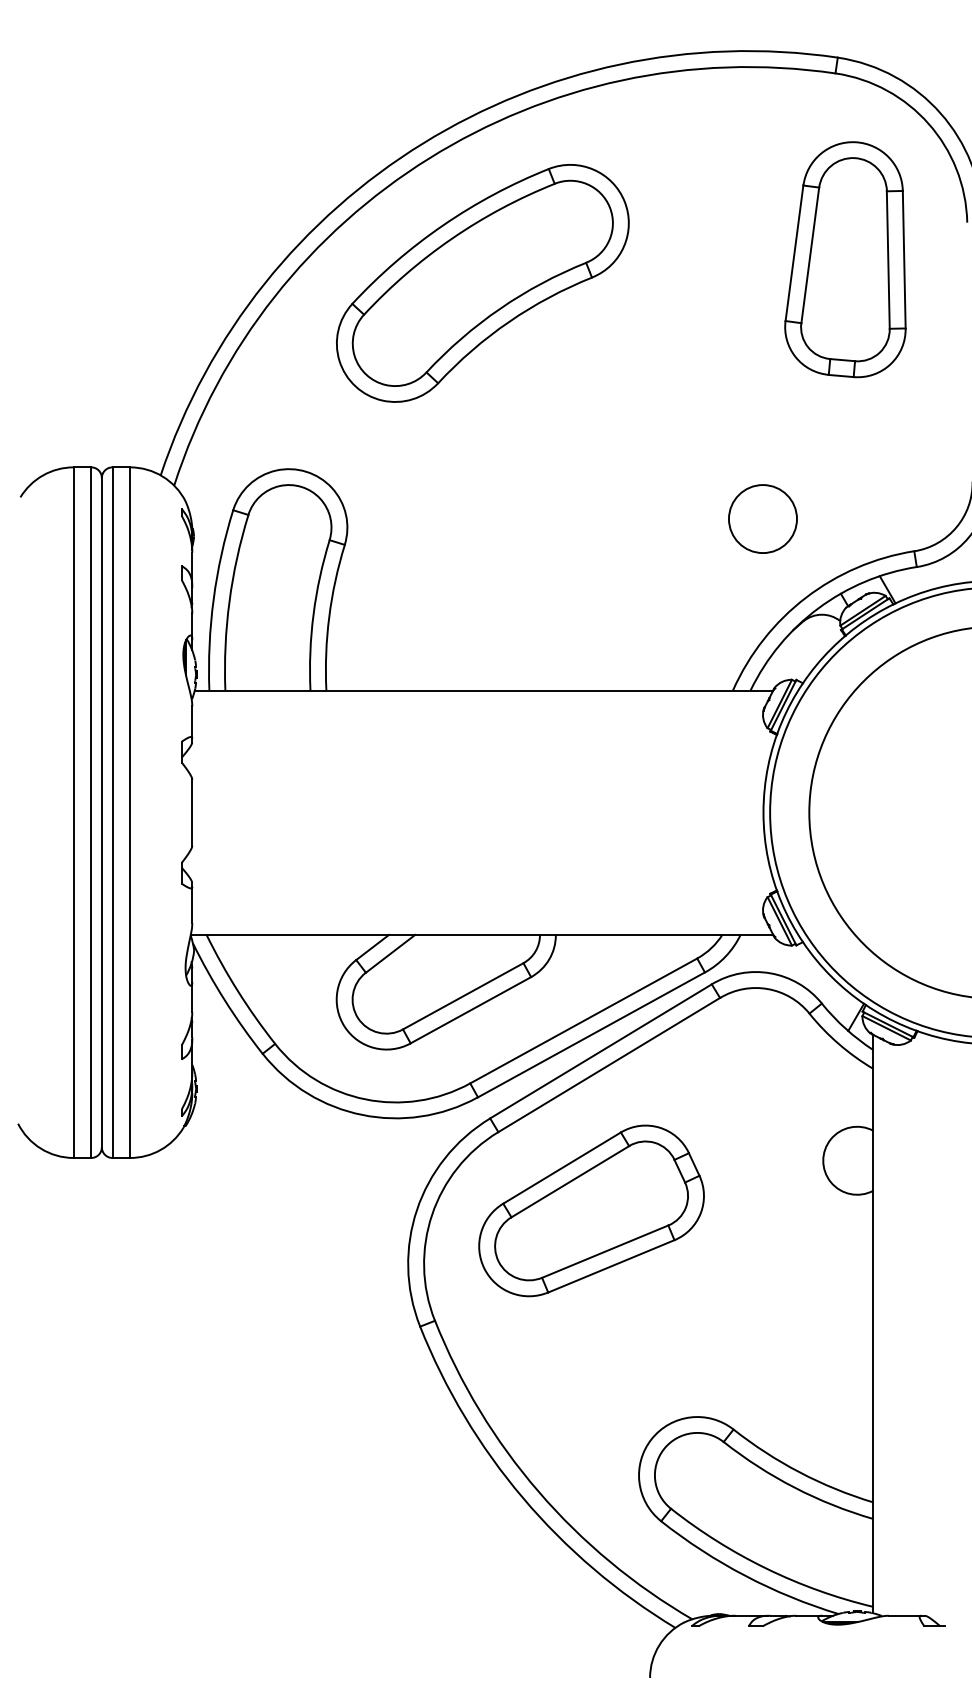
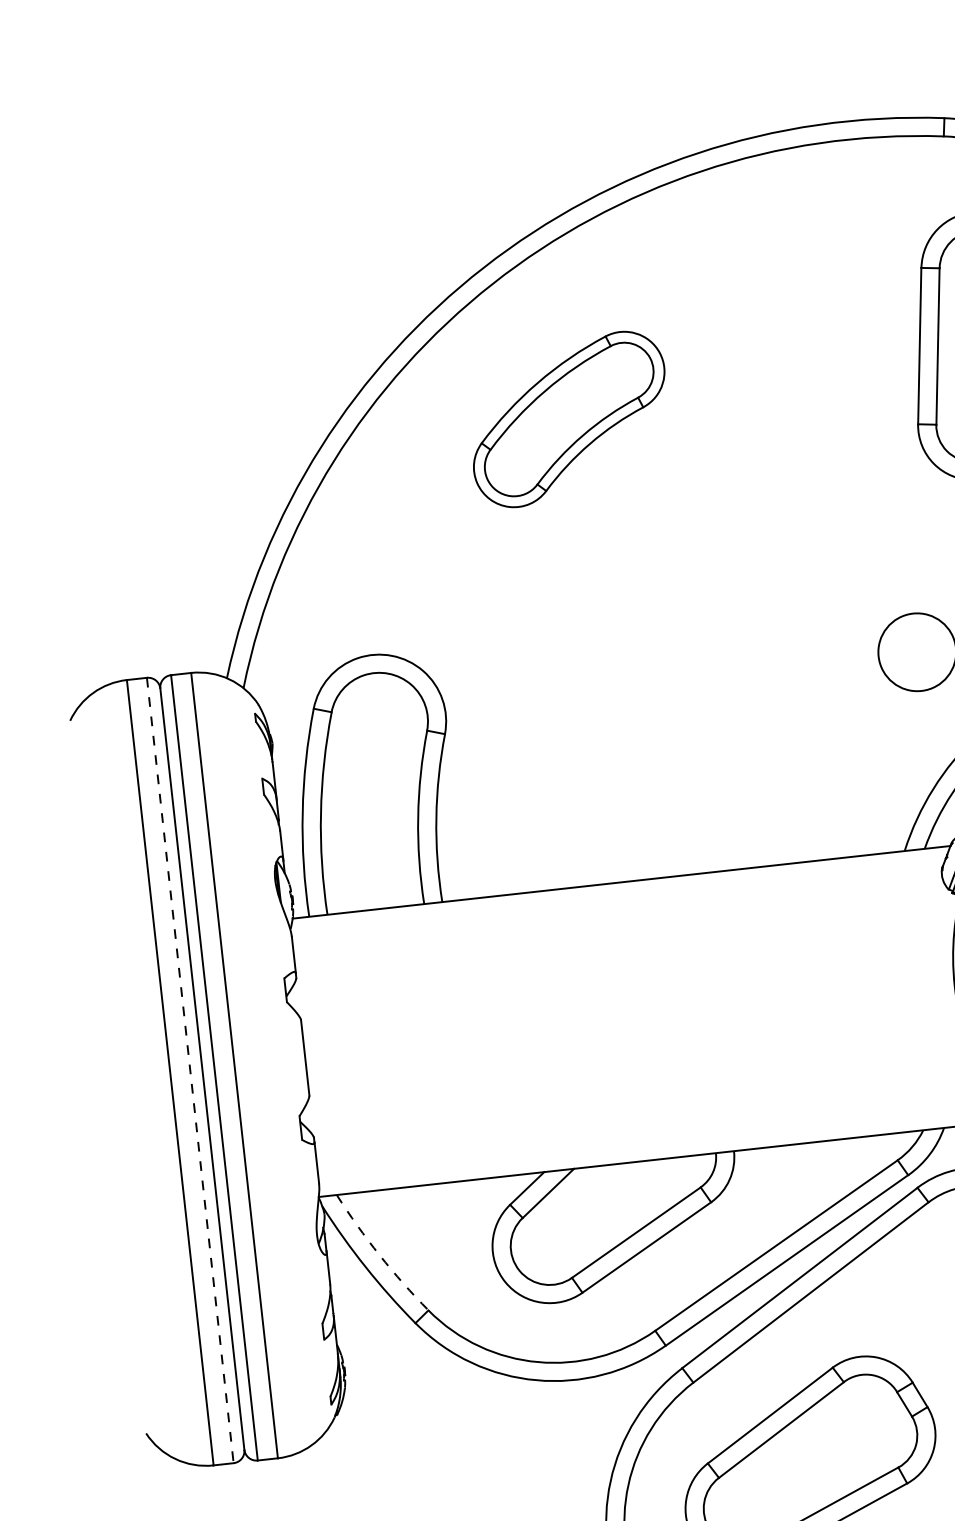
part: (482, 283) -> (568, 419), size x0.6
line: (91, 813) -> (190, 1071), solid -> dashed
arc: (238, 991) -> (380, 1255), solid -> dashed

